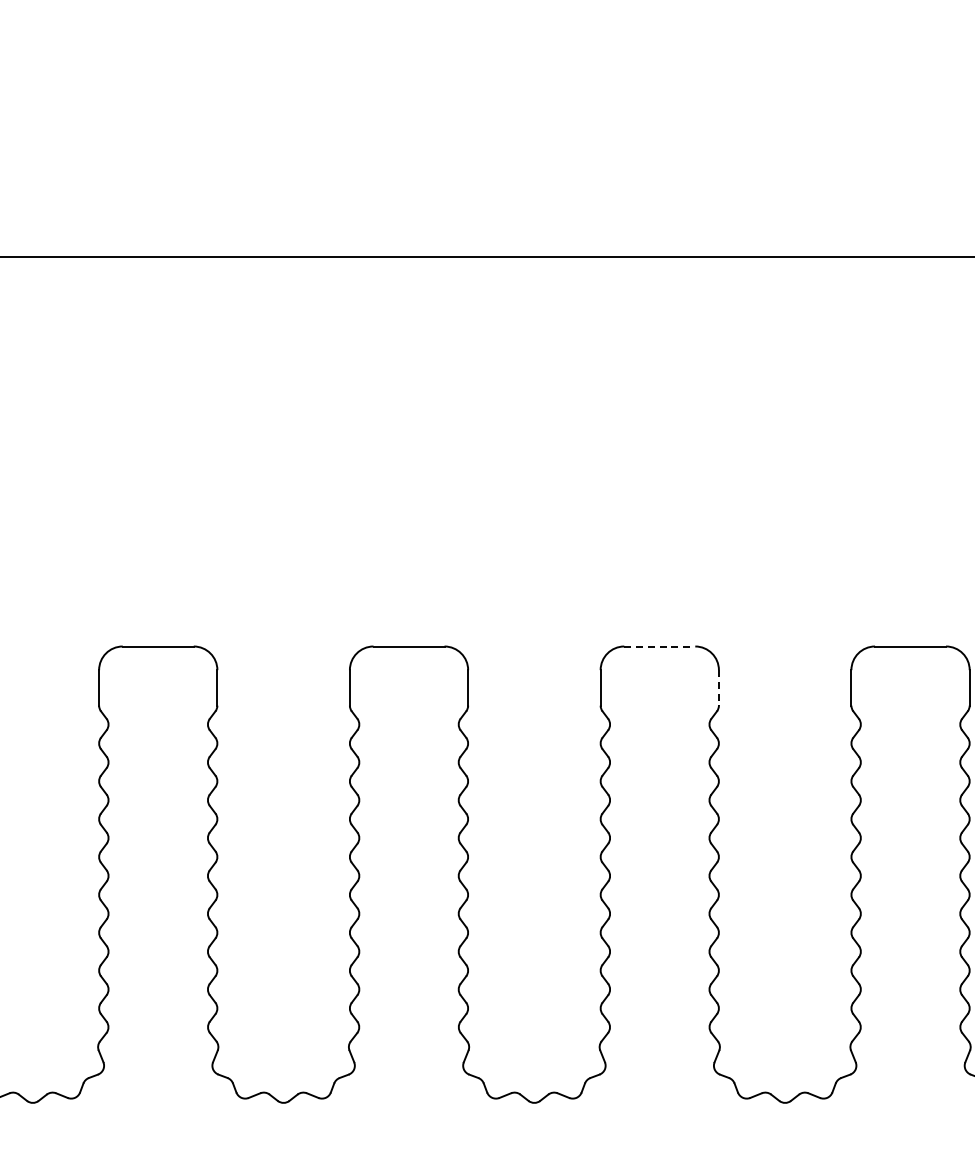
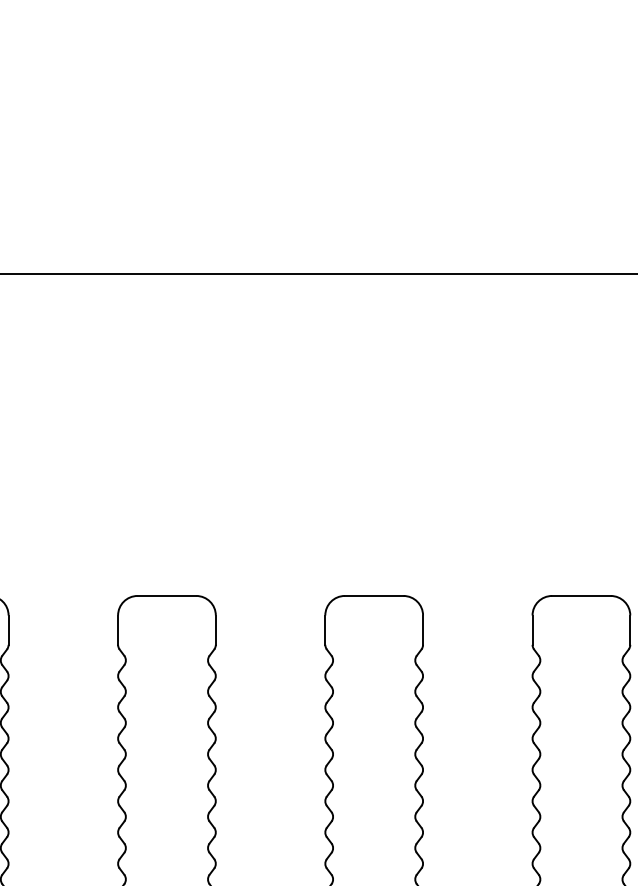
line: (660, 646) -> (374, 595), dashed -> solid
line: (718, 687) -> (422, 629), dashed -> solid

